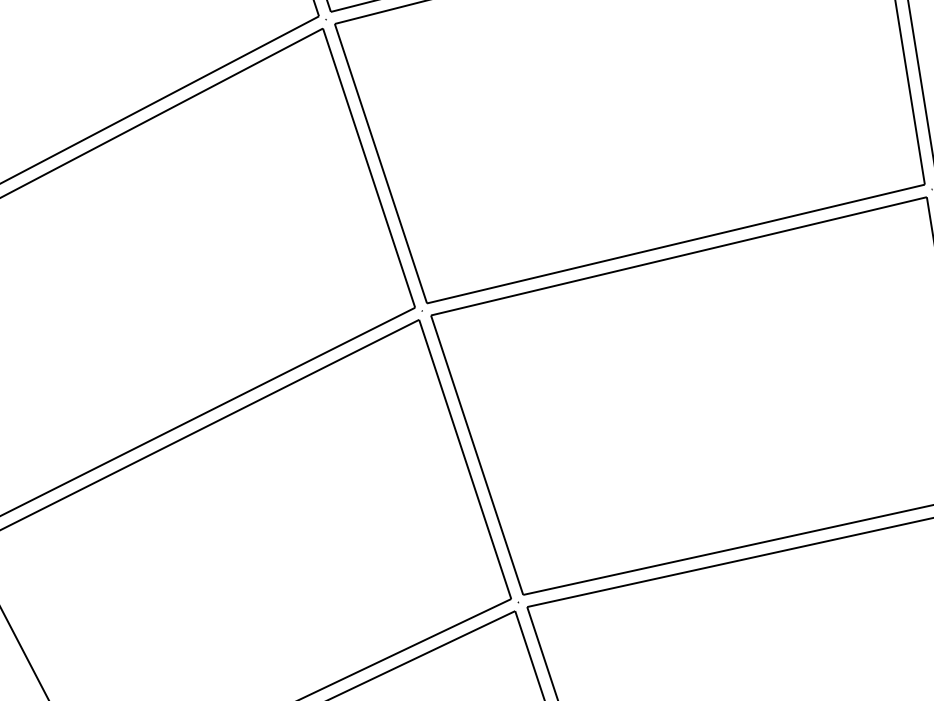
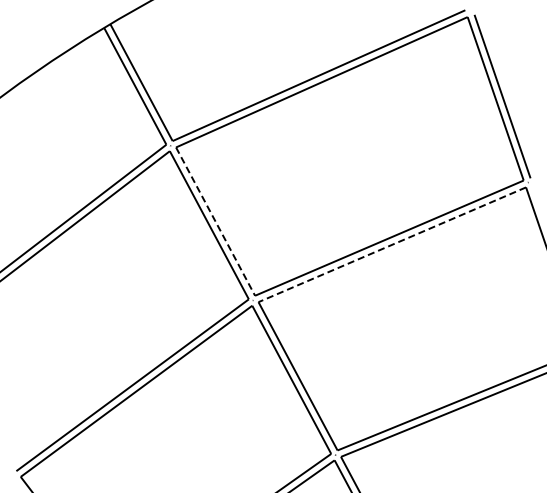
line: (380, 165) -> (215, 222), solid -> dashed
line: (679, 255) -> (392, 244), solid -> dashed

